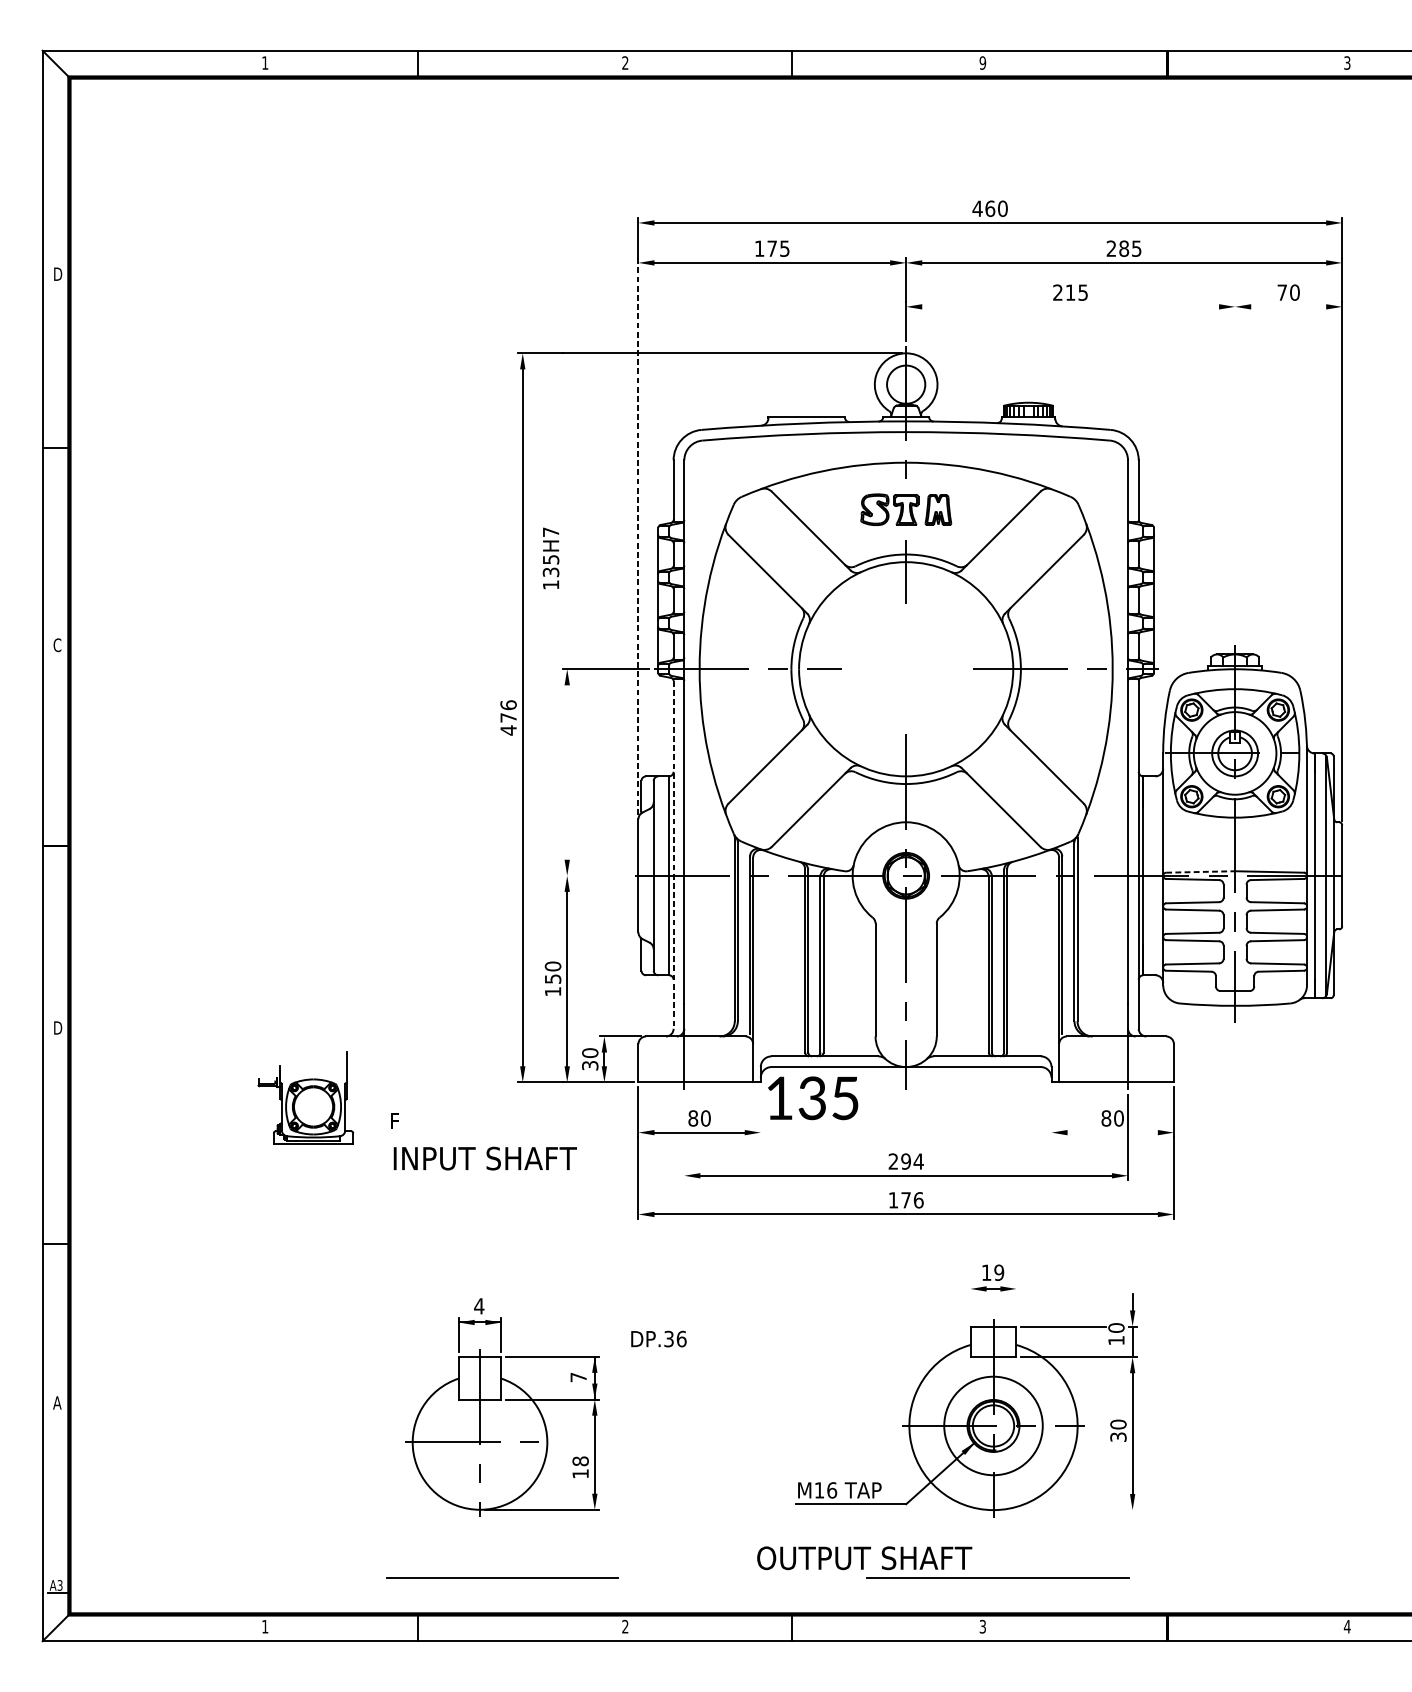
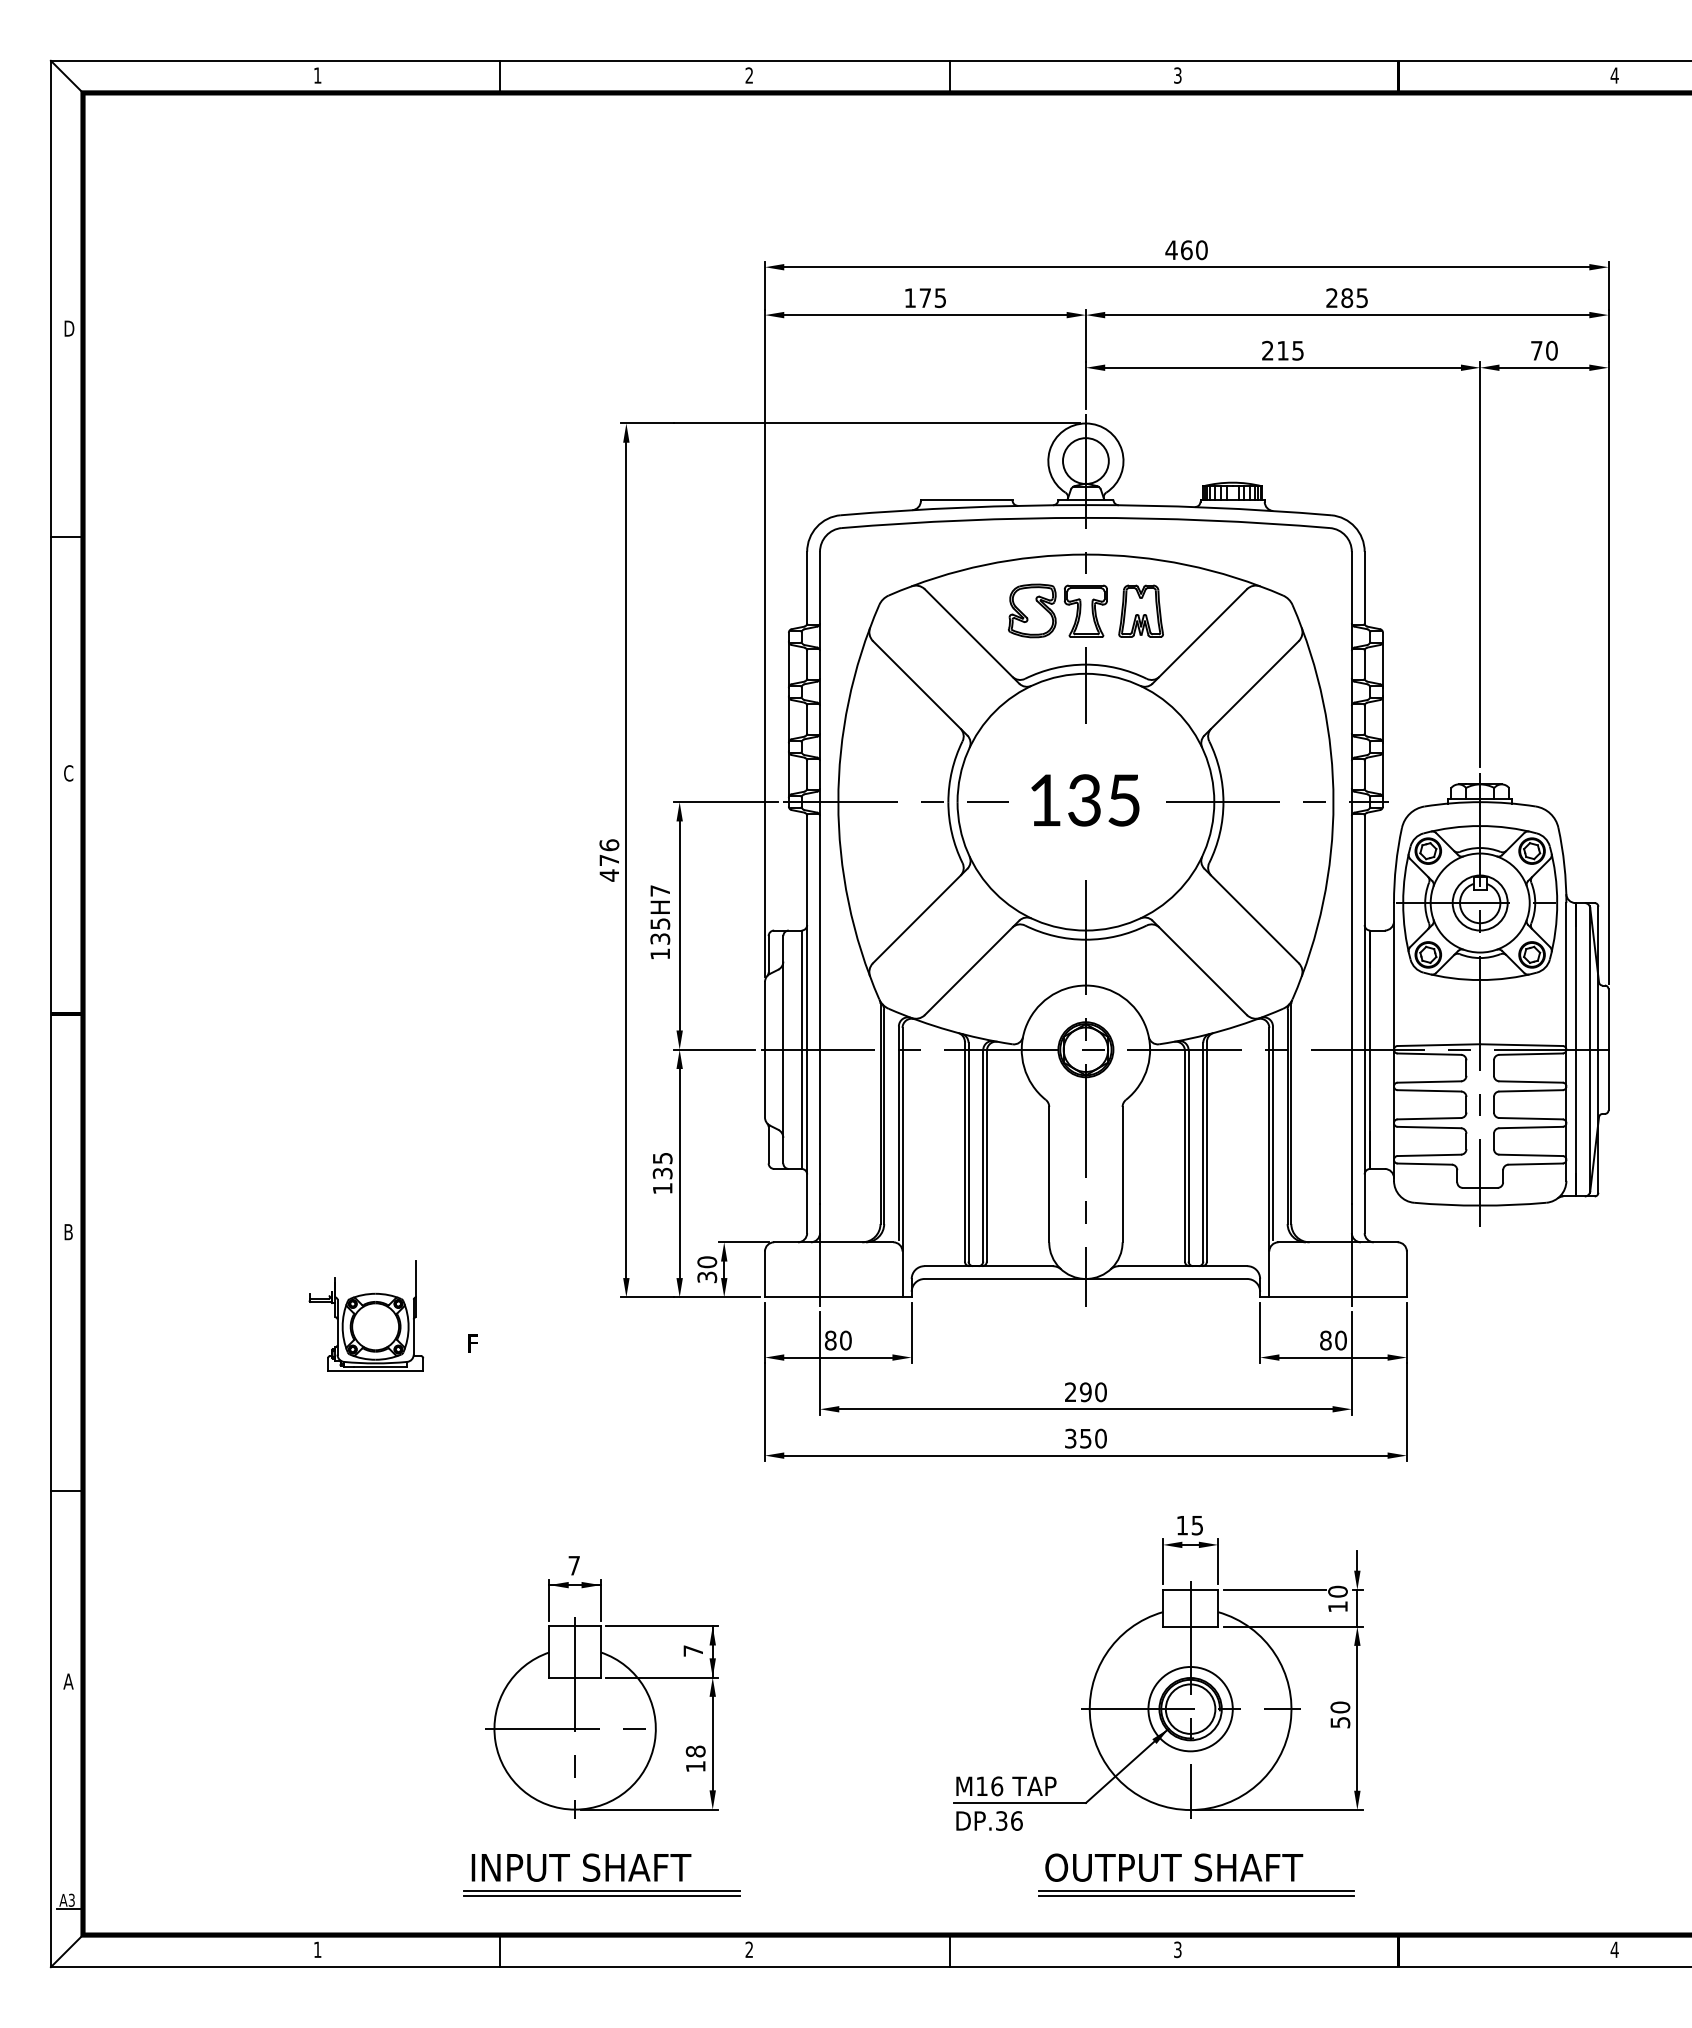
text: (982, 63) -> (1177, 75), 9 -> 3
text: (1347, 63) -> (1614, 75), 3 -> 4
line: (1070, 306) -> (1282, 367), added
line: (1288, 306) -> (1544, 367), added
line: (1235, 470) -> (1480, 564), added
part: (905, 509) -> (1085, 610), size x1.43
line: (638, 536) -> (764, 642), dashed -> solid
text: (551, 558) -> (660, 922), moved
line: (567, 772) -> (679, 925), added
line: (673, 855) -> (807, 1025), dashed -> solid
line: (1201, 872) -> (1439, 1045), dashed -> solid
line: (596, 875) -> (714, 1049), added
text: (552, 972) -> (662, 1165), 150 -> 135
text: (59, 1028) -> (70, 1232), D -> B
text: (813, 1098) -> (1085, 800), moved
line: (760, 1111) -> (911, 1332), added
line: (1051, 1111) -> (1260, 1332), added
line: (1112, 1132) -> (1333, 1357), added
line: (684, 1137) -> (820, 1363), added
text: (485, 1158) -> (581, 1867), moved
text: (918, 1161) -> (1100, 1392), 294 -> 290
text: (905, 1200) -> (1085, 1438), 176 -> 350
text: (999, 1272) -> (1197, 1525), 19 -> 15
line: (970, 1302) -> (1163, 1561), added
line: (1016, 1302) -> (1218, 1561), added
text: (479, 1306) -> (574, 1565), 4 -> 7
text: (658, 1338) -> (989, 1820), moved
circle: (993, 1425) -> (1190, 1708), size x0.71
text: (1117, 1437) -> (1339, 1722), 30 -> 50
line: (1067, 1510) -> (1279, 1810), added
text: (864, 1558) -> (1174, 1867), moved
line: (502, 1582) -> (601, 1896), added
line: (997, 1582) -> (1195, 1896), added

